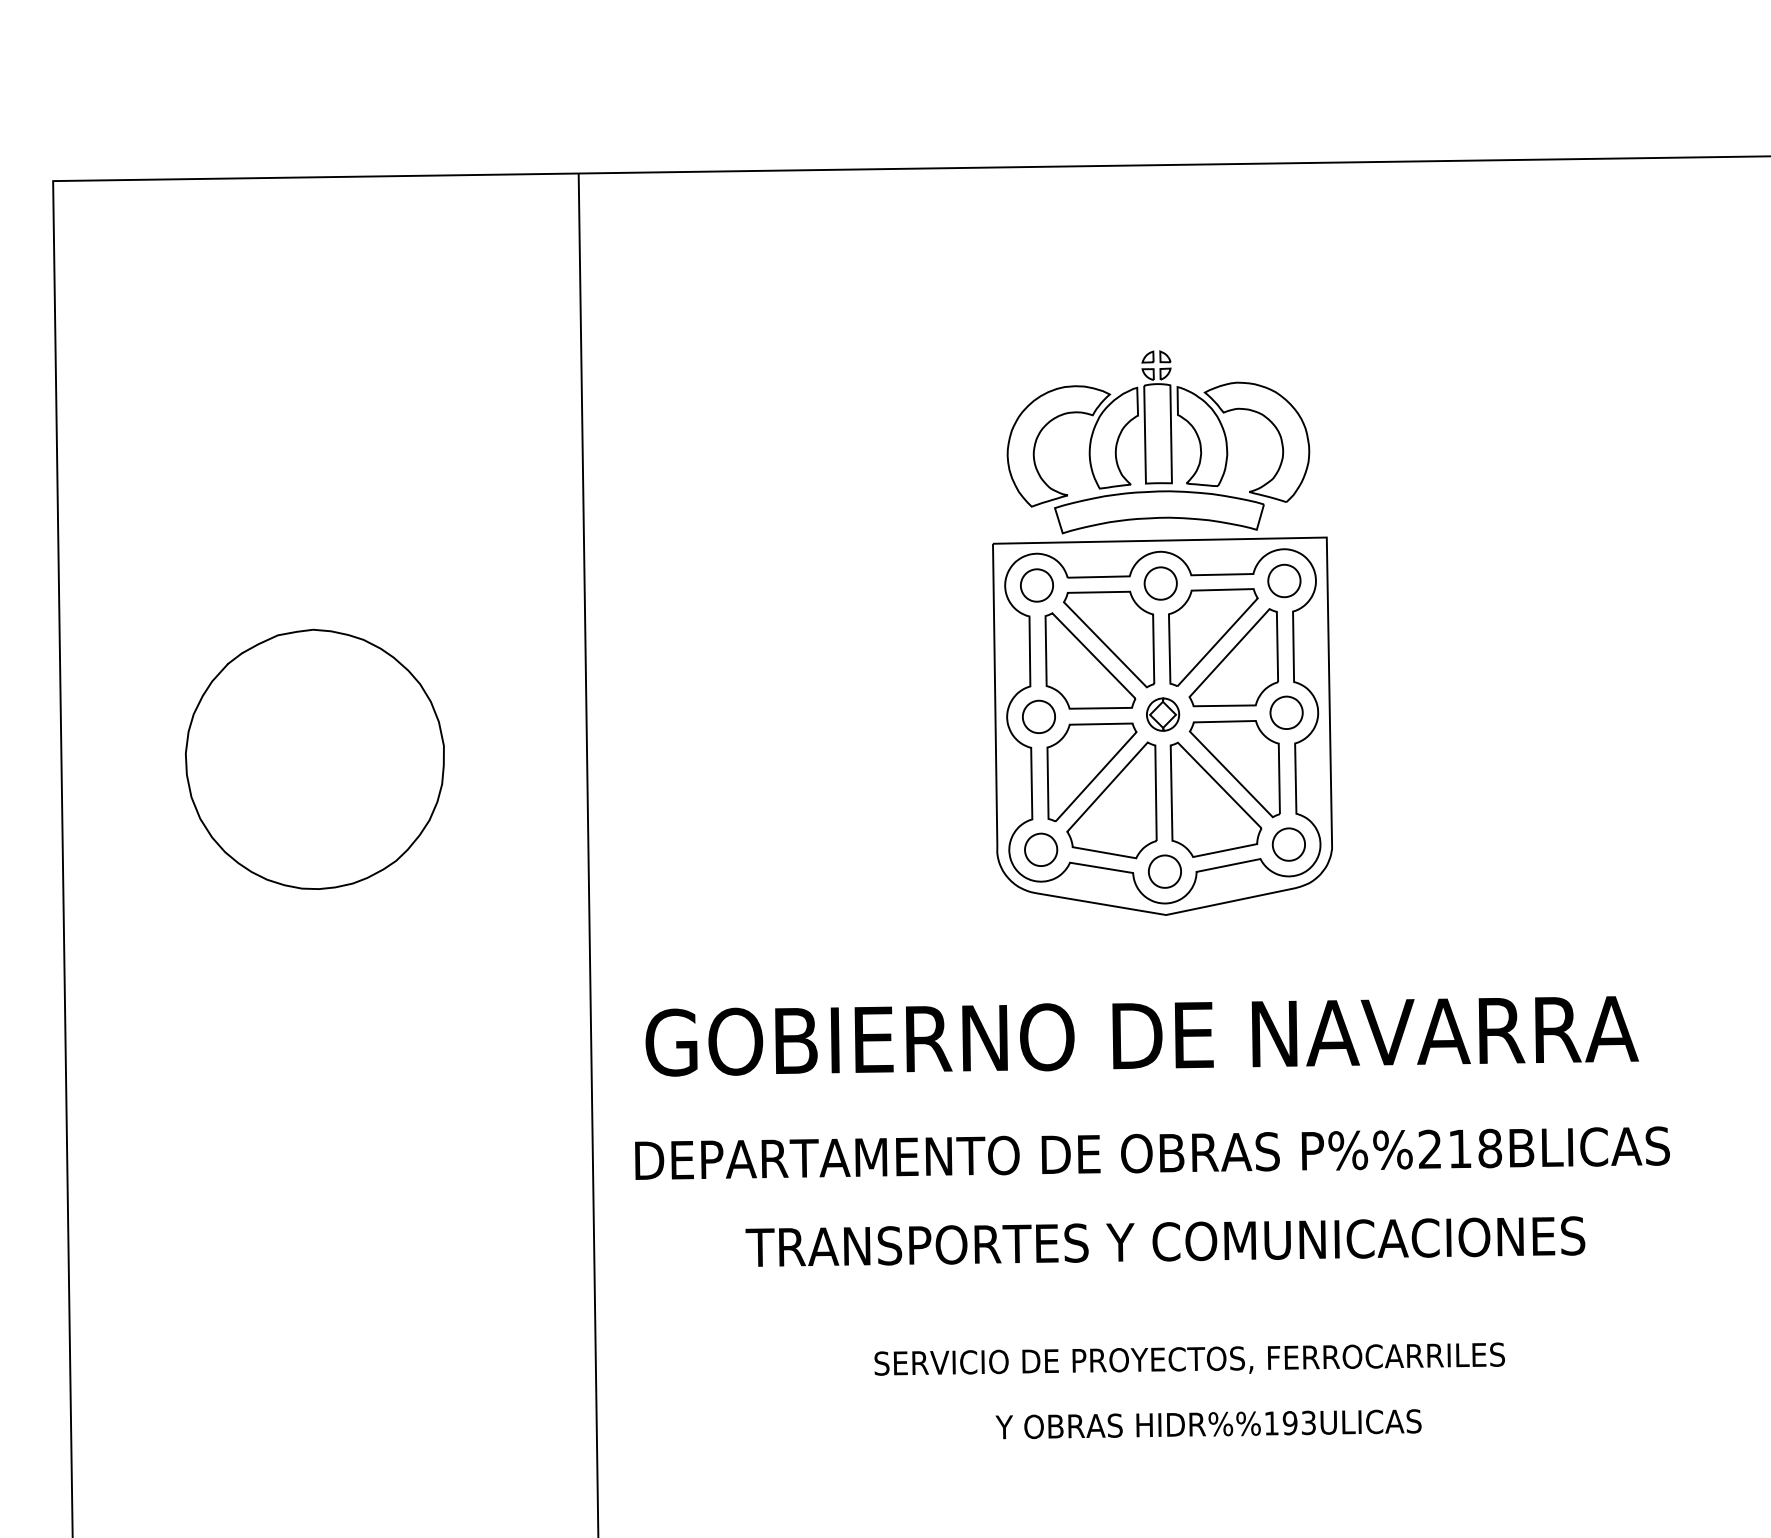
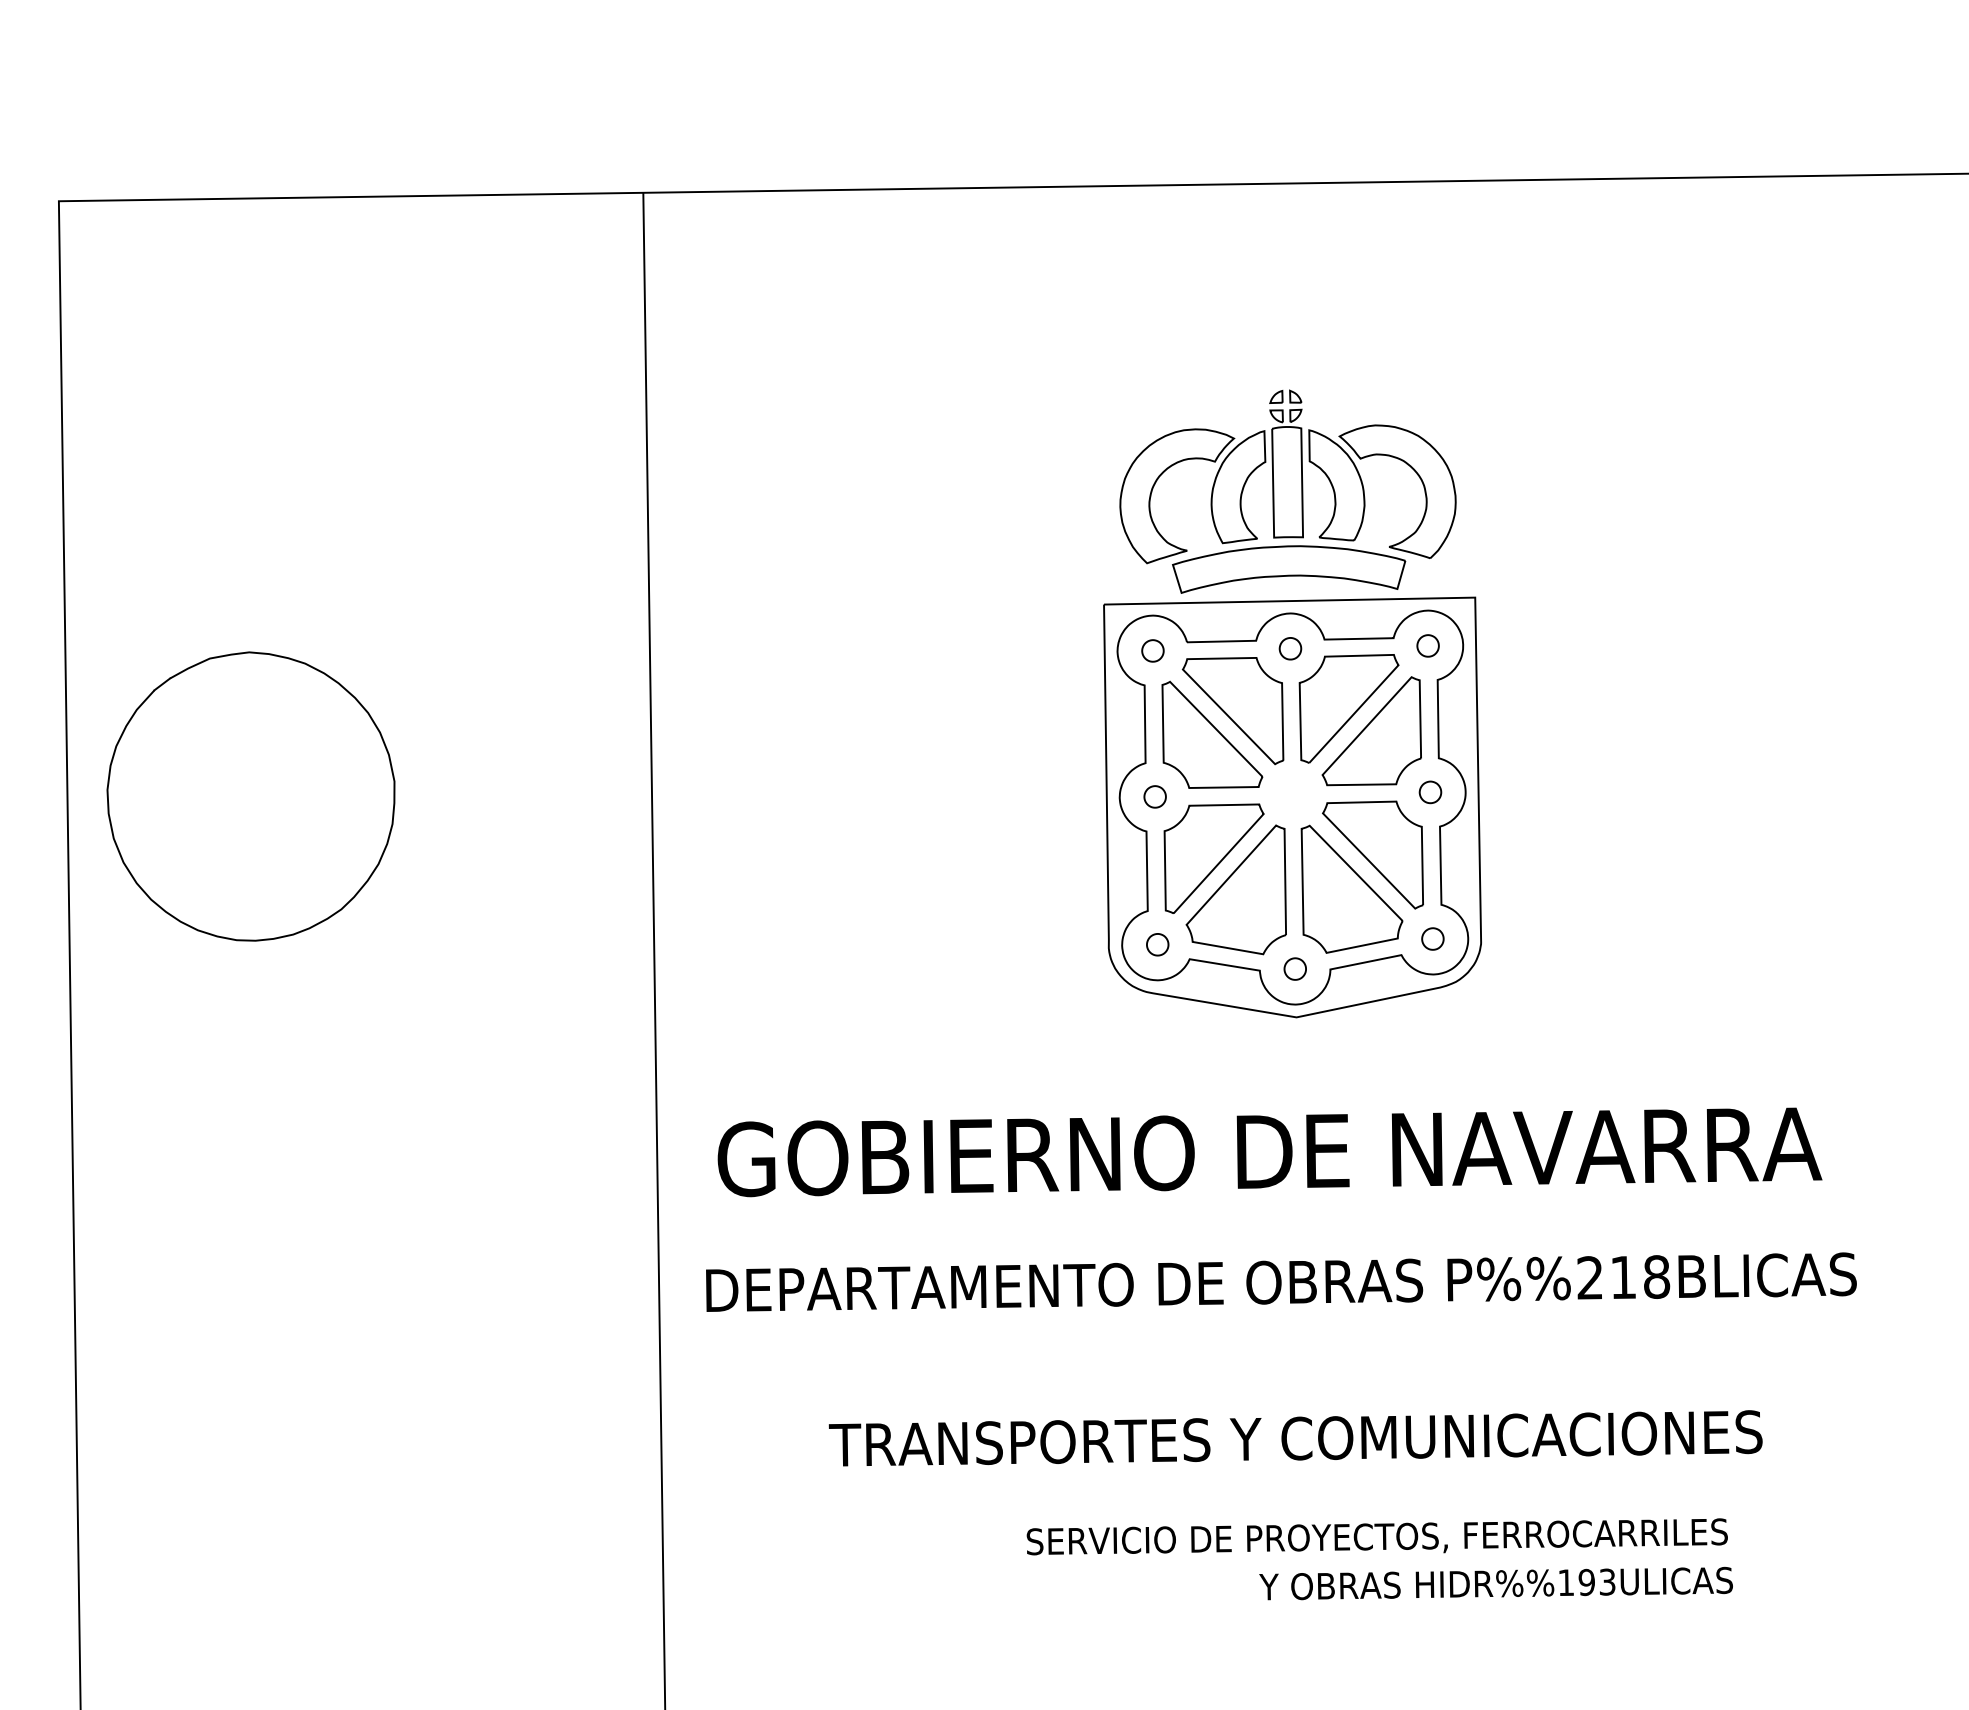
part: (1284, 580) -> (1428, 645), size x0.6
part: (1160, 583) -> (1290, 648), size x0.6
part: (1036, 585) -> (1152, 650), size x0.6
part: (1286, 712) -> (1430, 792), size x0.6
part: (1163, 714) -> (1293, 794), removed
part: (1038, 716) -> (1154, 796), size x0.6
part: (314, 758) -> (250, 795), moved
part: (1288, 844) -> (1432, 938), size x0.6
part: (1041, 849) -> (1157, 944), size x0.6
part: (1164, 871) -> (1294, 968), size x0.6
text: (1165, 1241) -> (1295, 1438), moved
text: (1189, 1358) -> (1377, 1536), moved
text: (1208, 1424) -> (1496, 1583), moved

